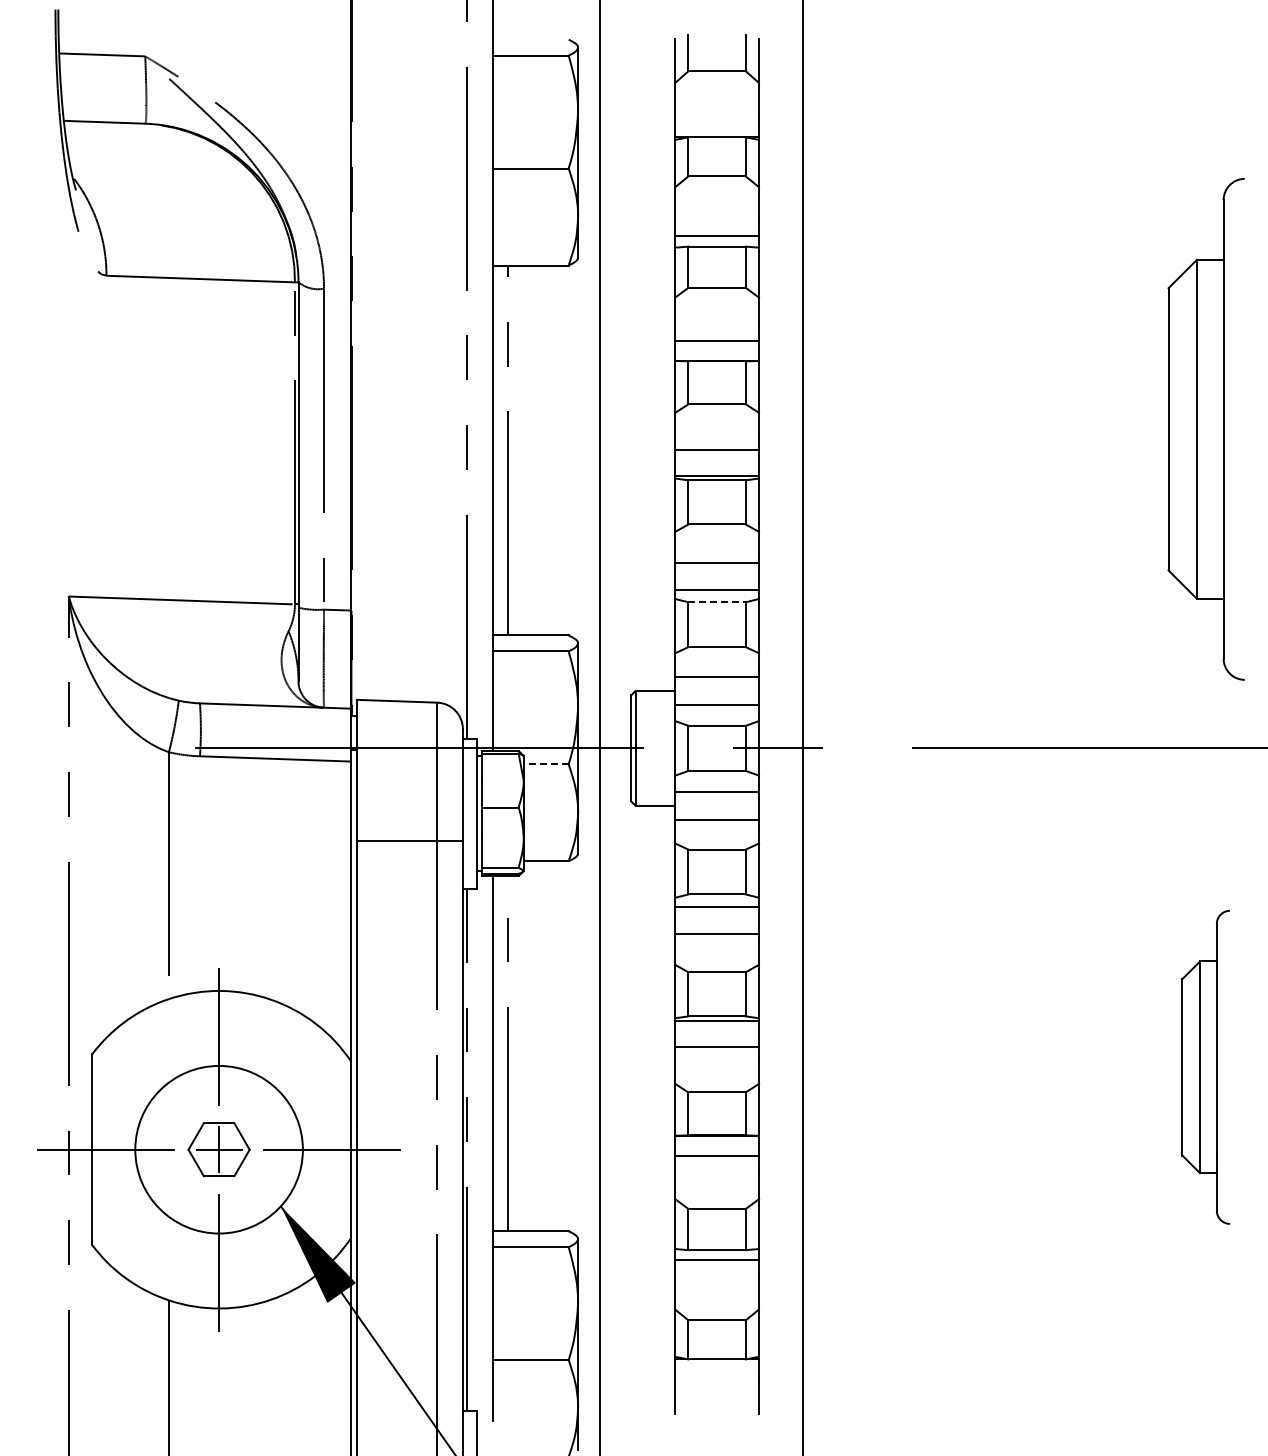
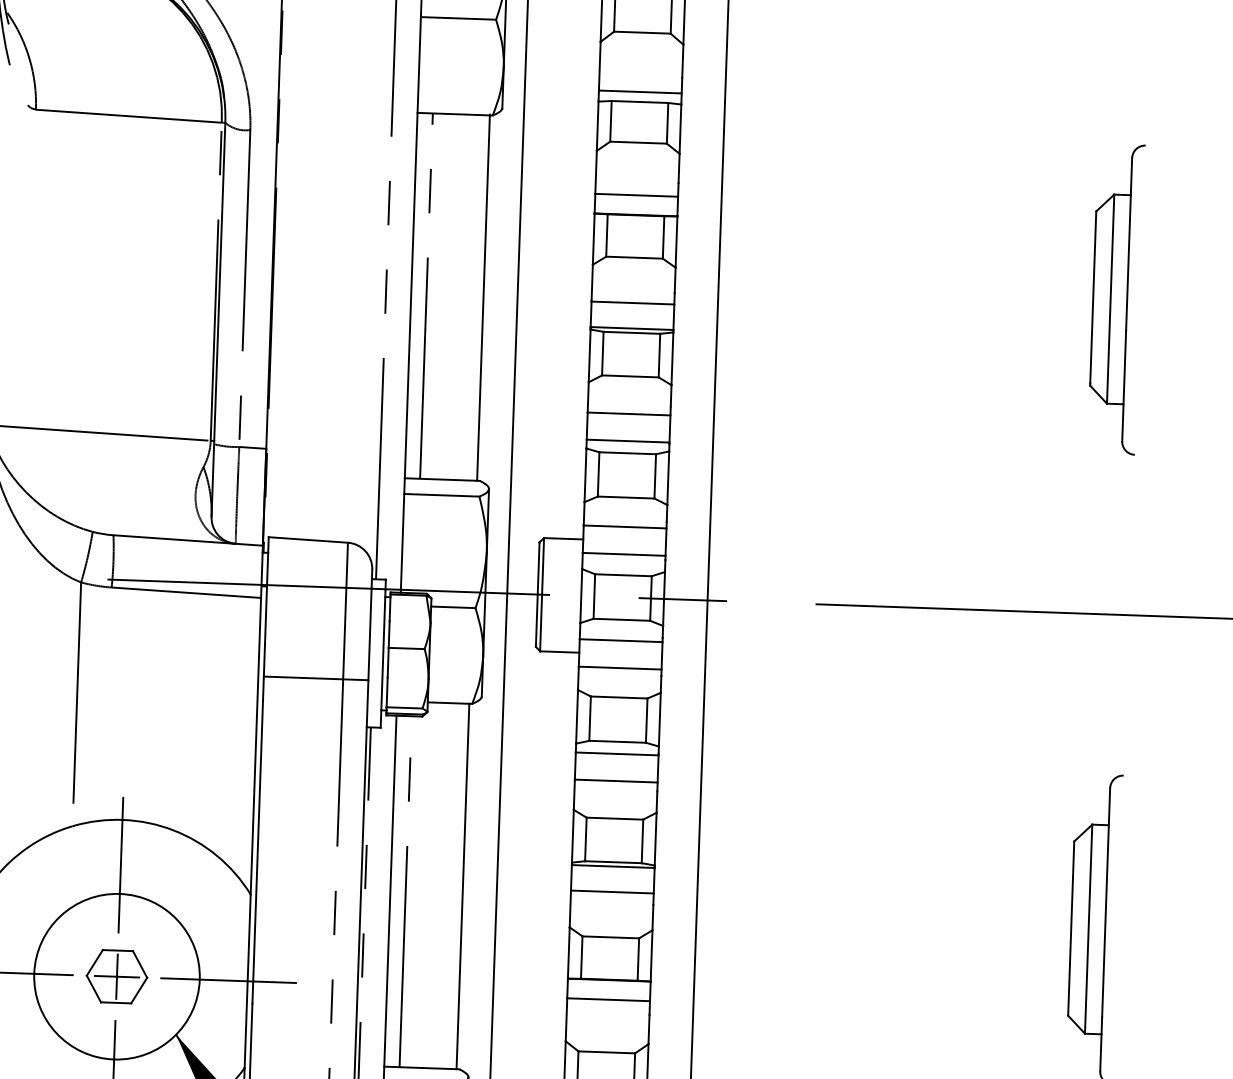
part: (1205, 429) -> (1116, 299), size x0.62
line: (565, 449) -> (483, 297), added
line: (717, 602) -> (628, 453), dashed -> solid
line: (545, 764) -> (452, 607), dashed -> solid
line: (565, 1046) -> (462, 886), added

